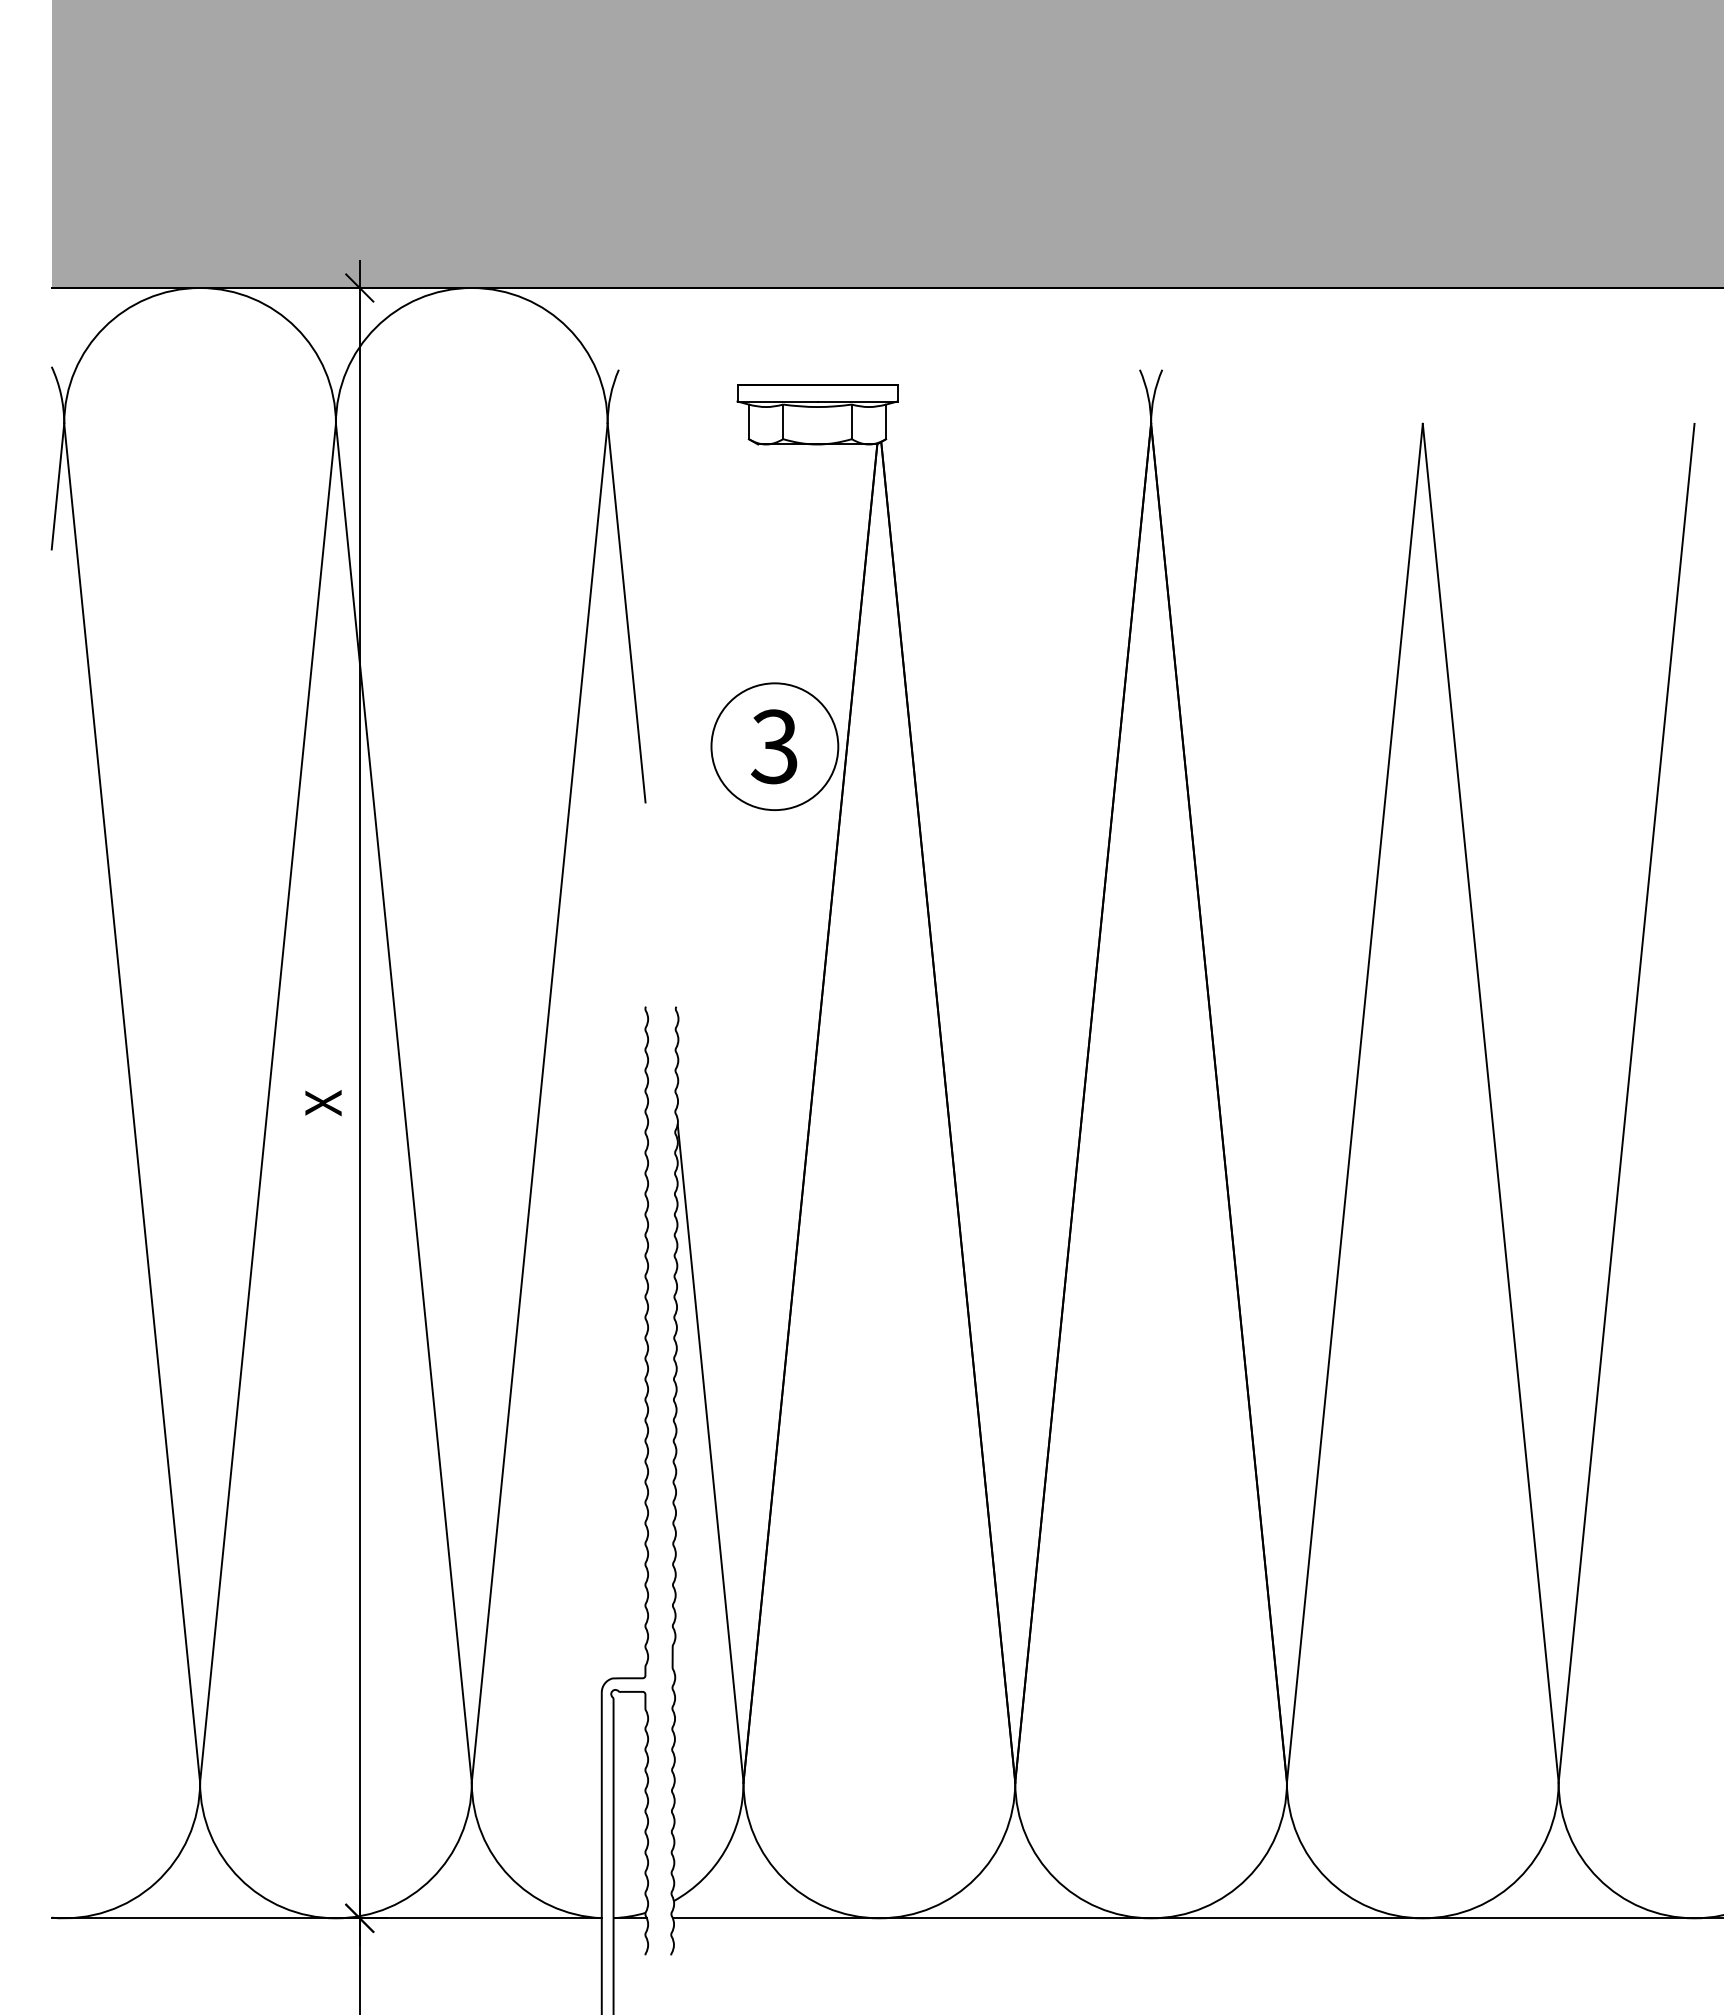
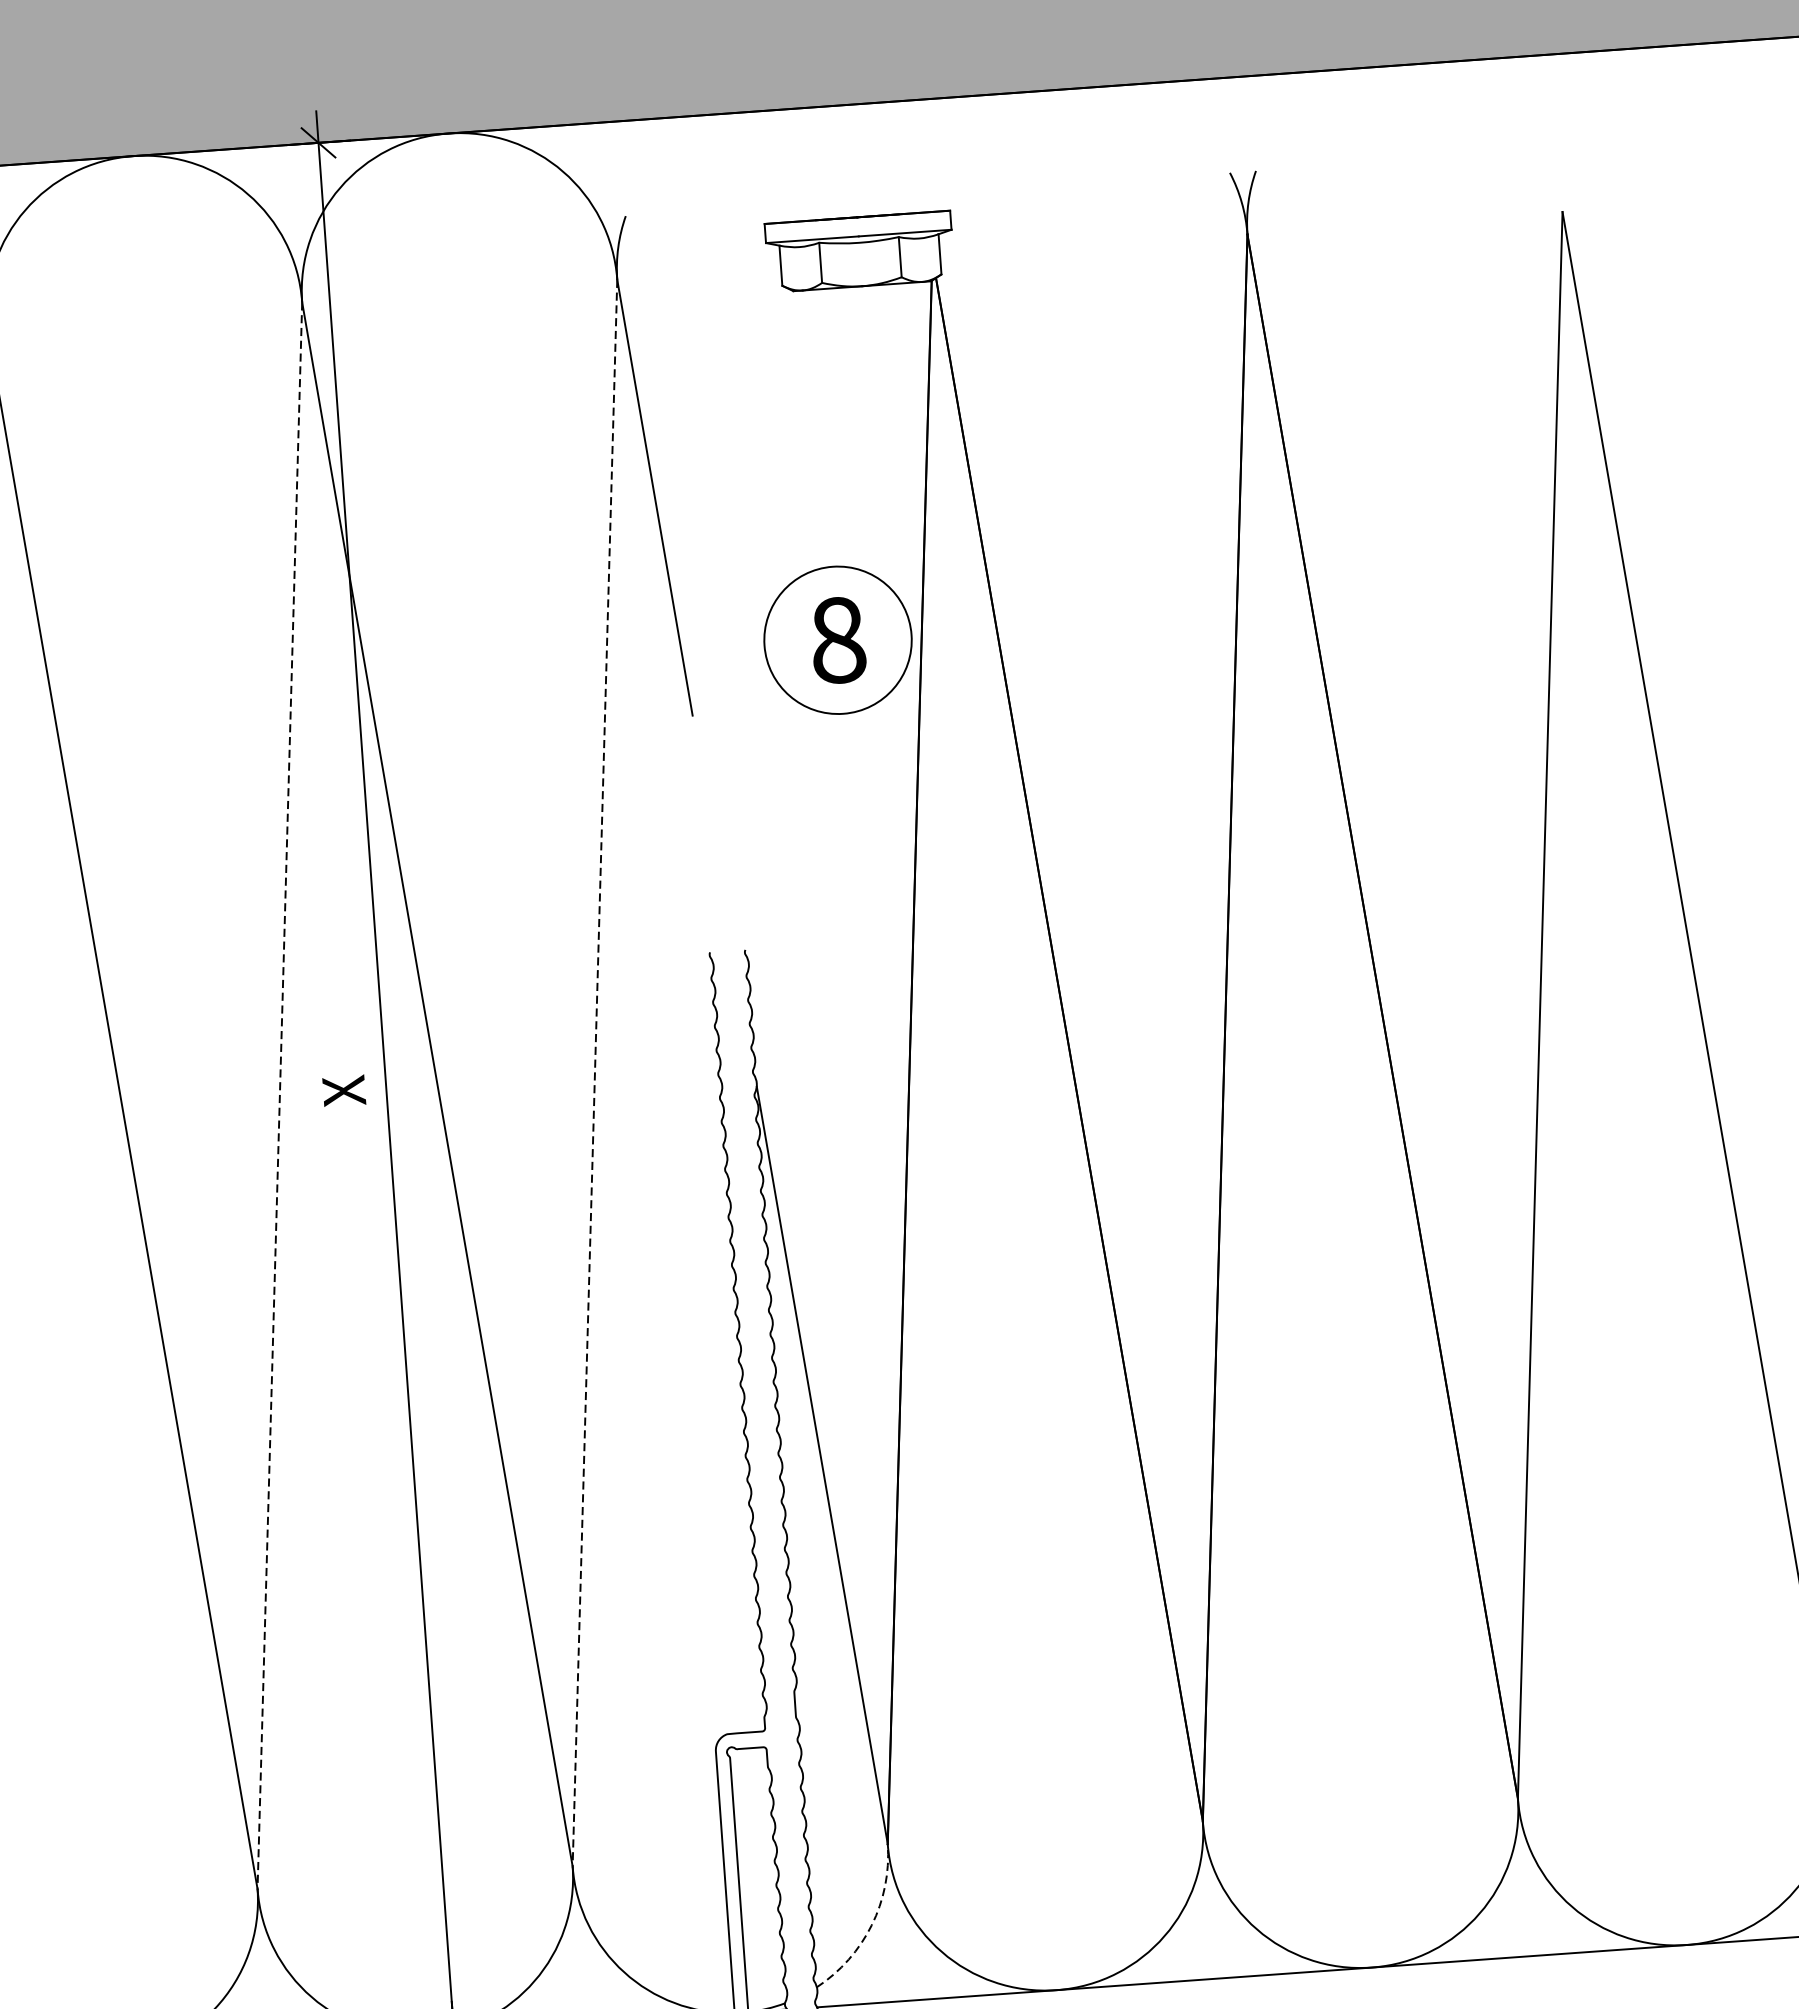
text: (774, 746) -> (837, 640), 3 -> 8
line: (268, 1103) -> (280, 1096), solid -> dashed
line: (539, 1103) -> (594, 1073), solid -> dashed
arc: (724, 1851) -> (871, 1925), solid -> dashed

